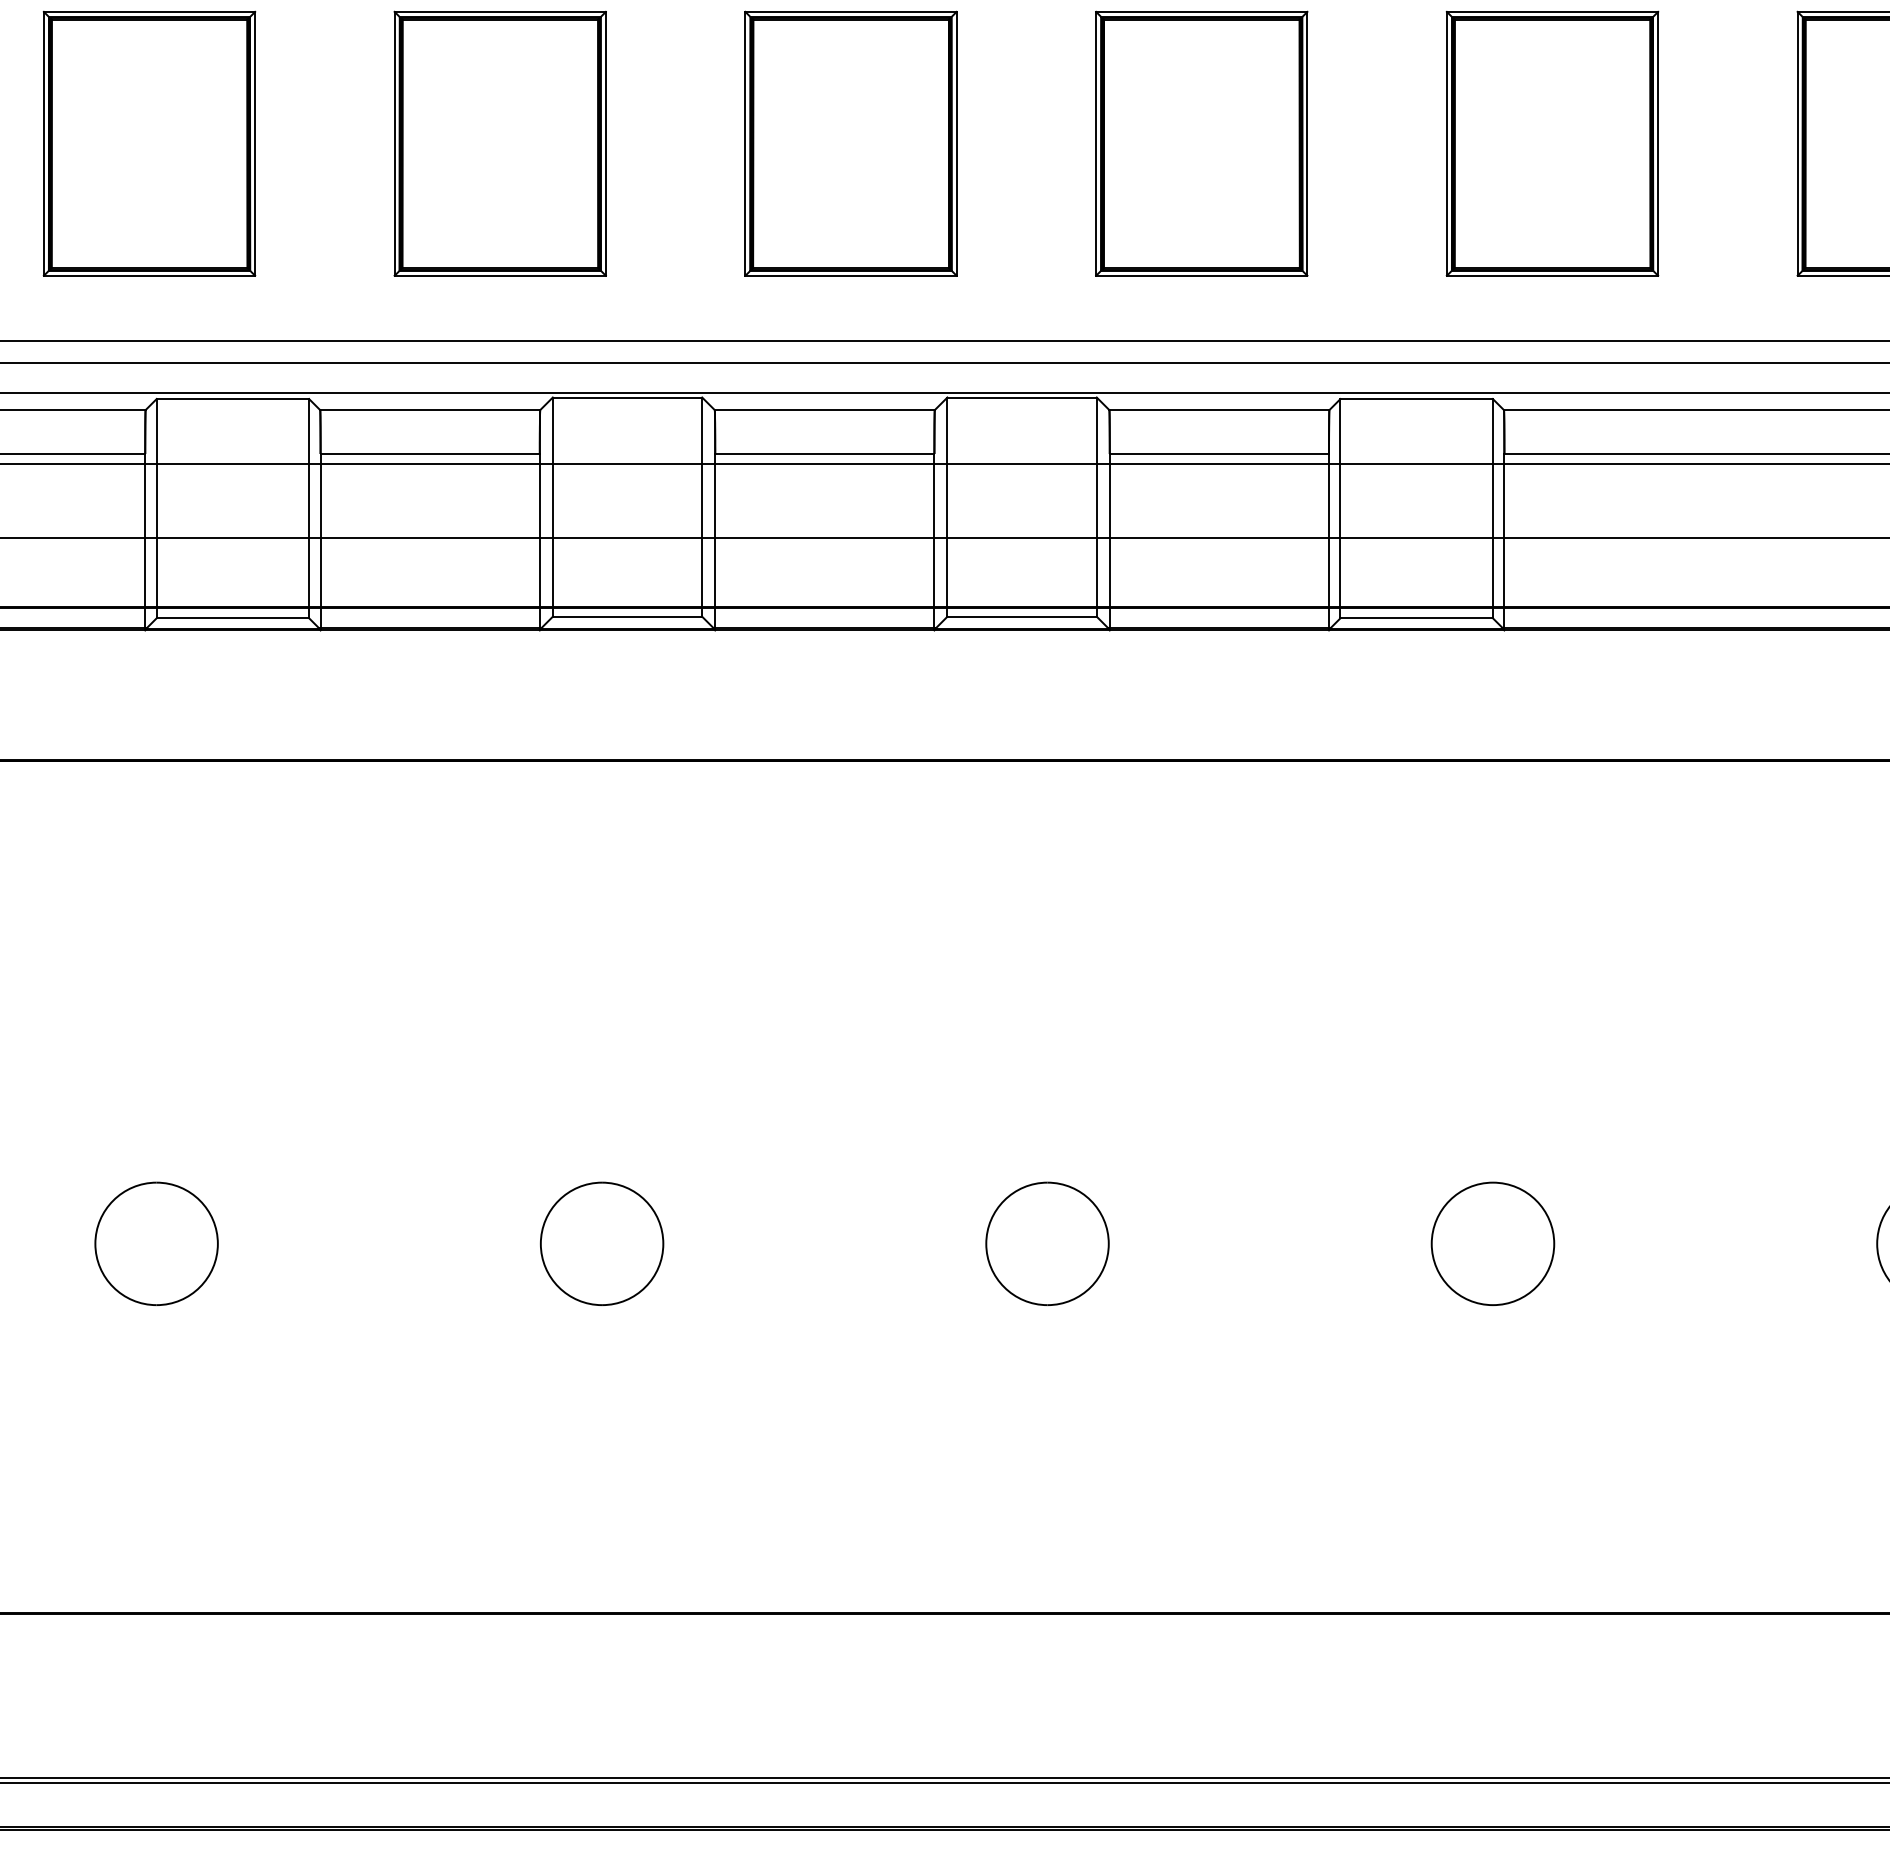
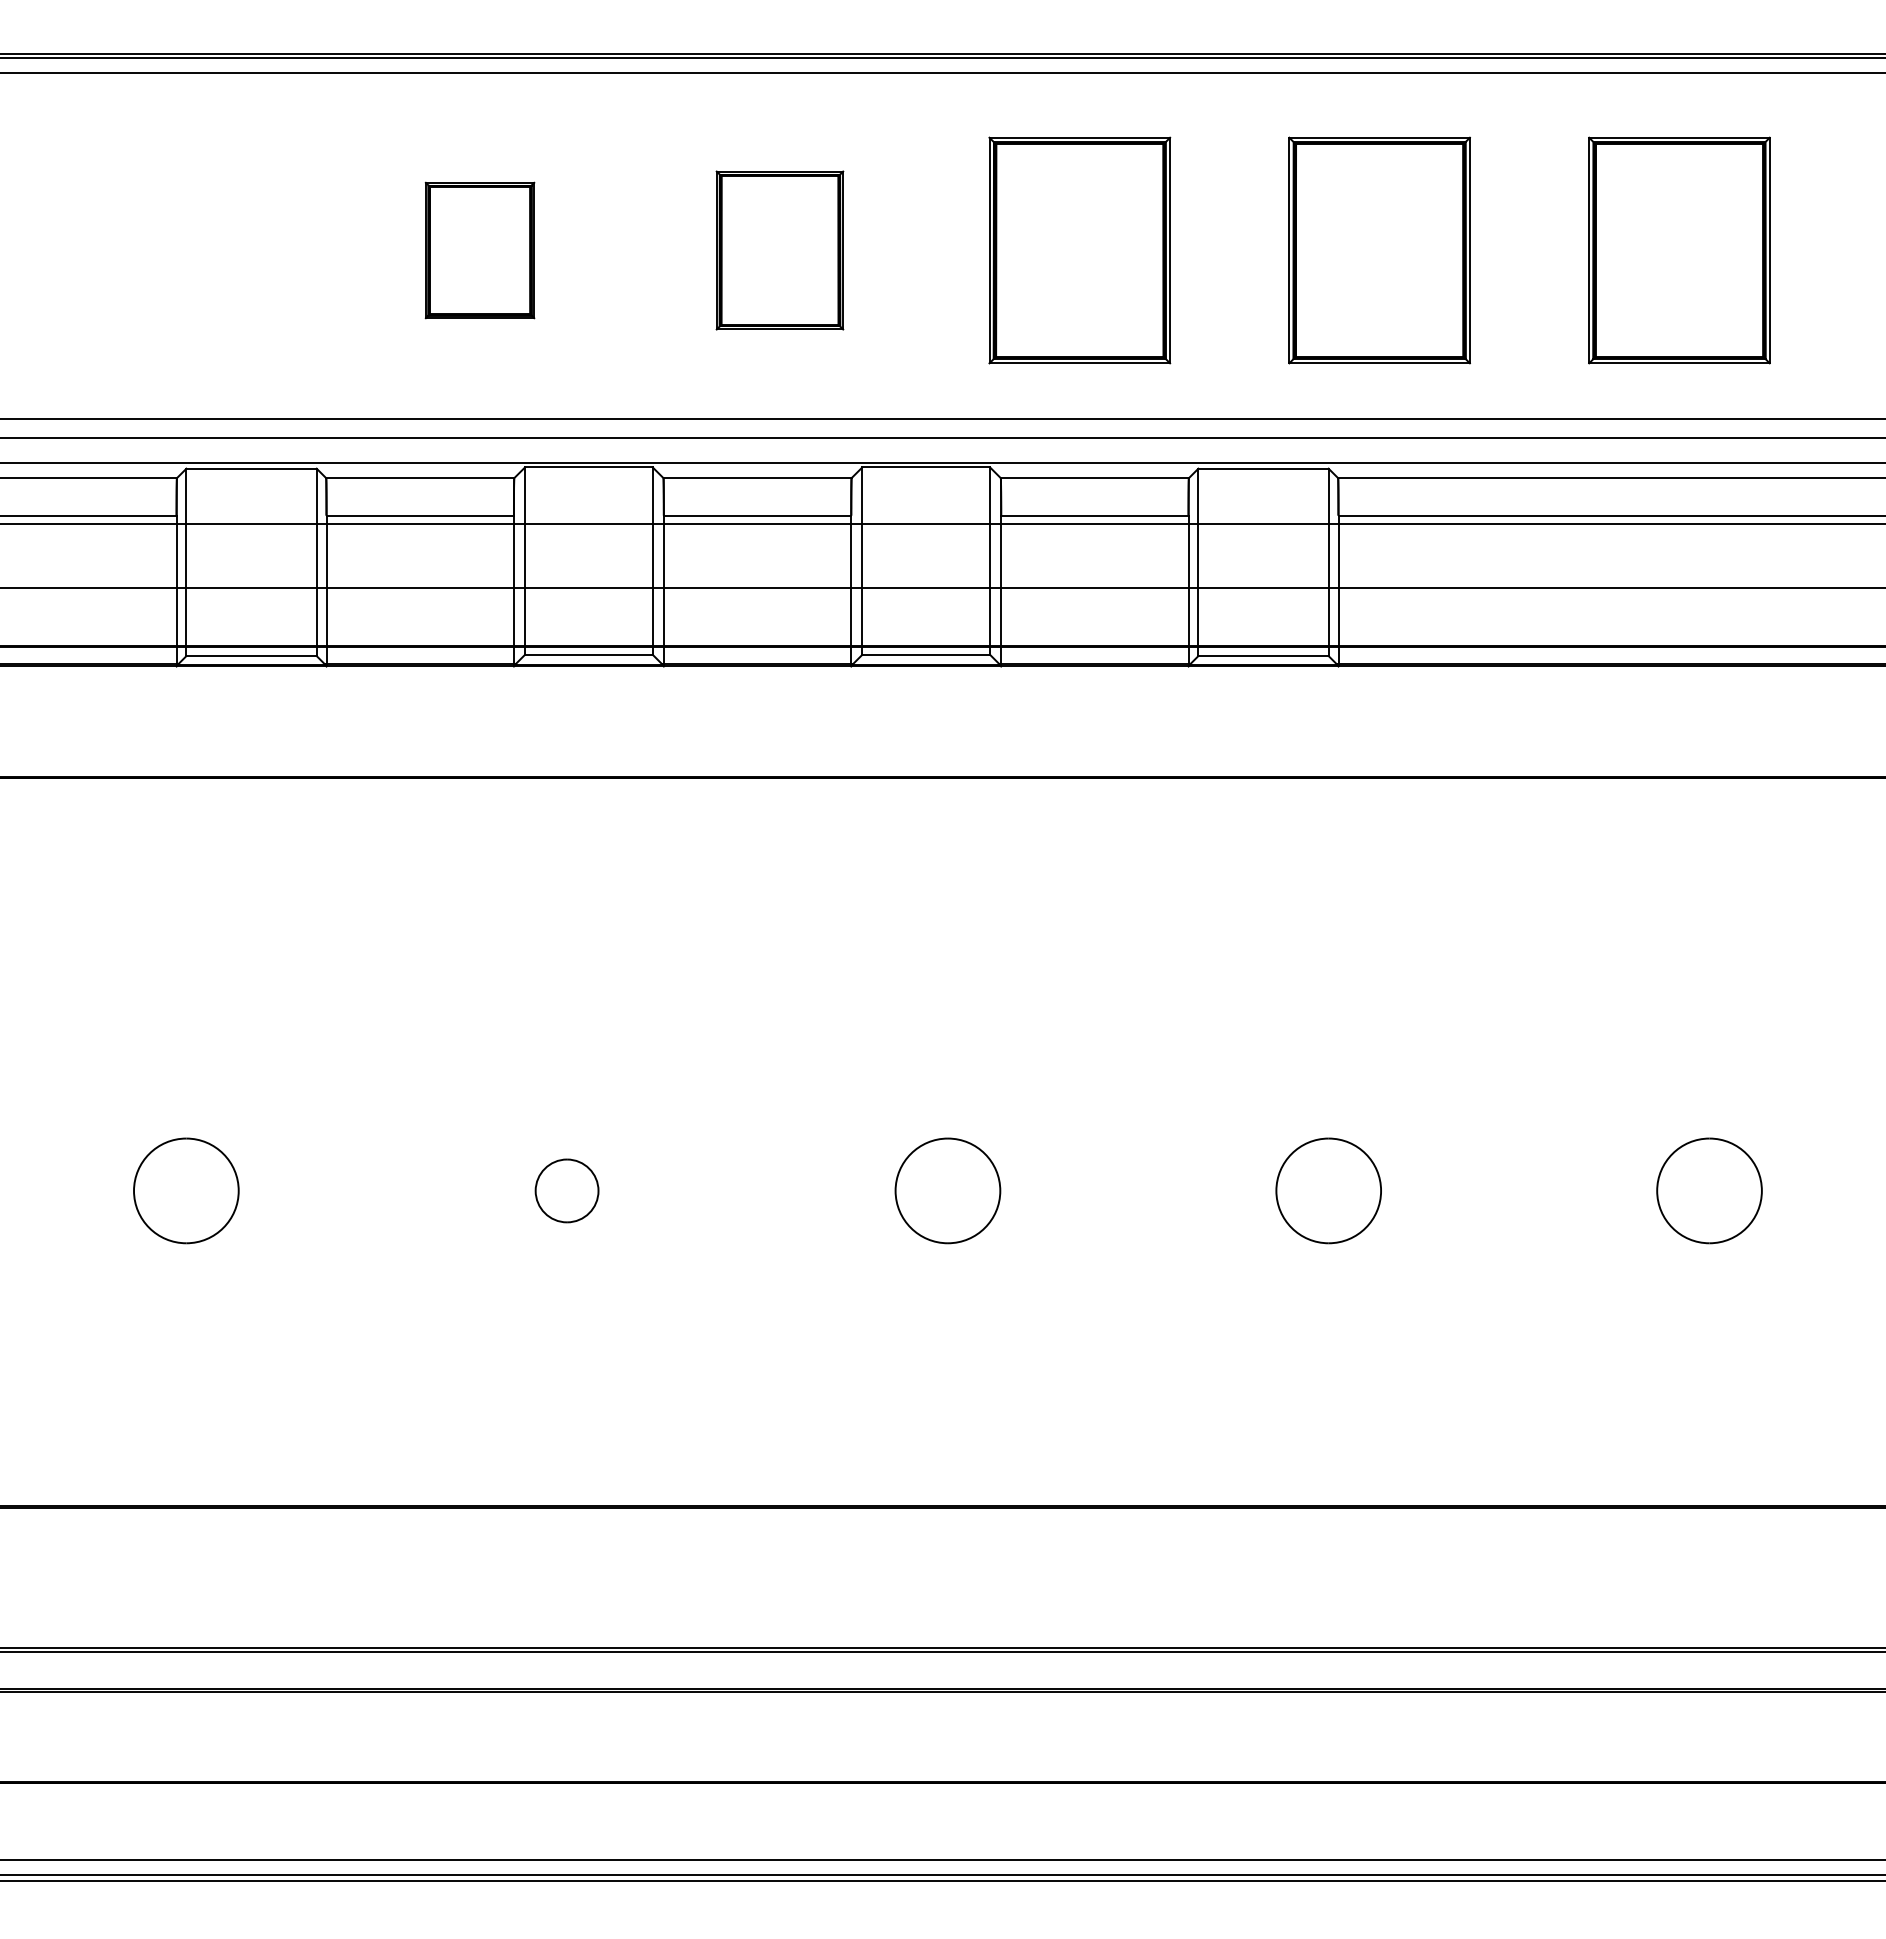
part: (149, 143) -> (180, 250), removed
part: (499, 143) -> (479, 250), size x0.6
part: (850, 143) -> (779, 250), size x0.7
part: (601, 1243) -> (566, 1190), size x0.6

